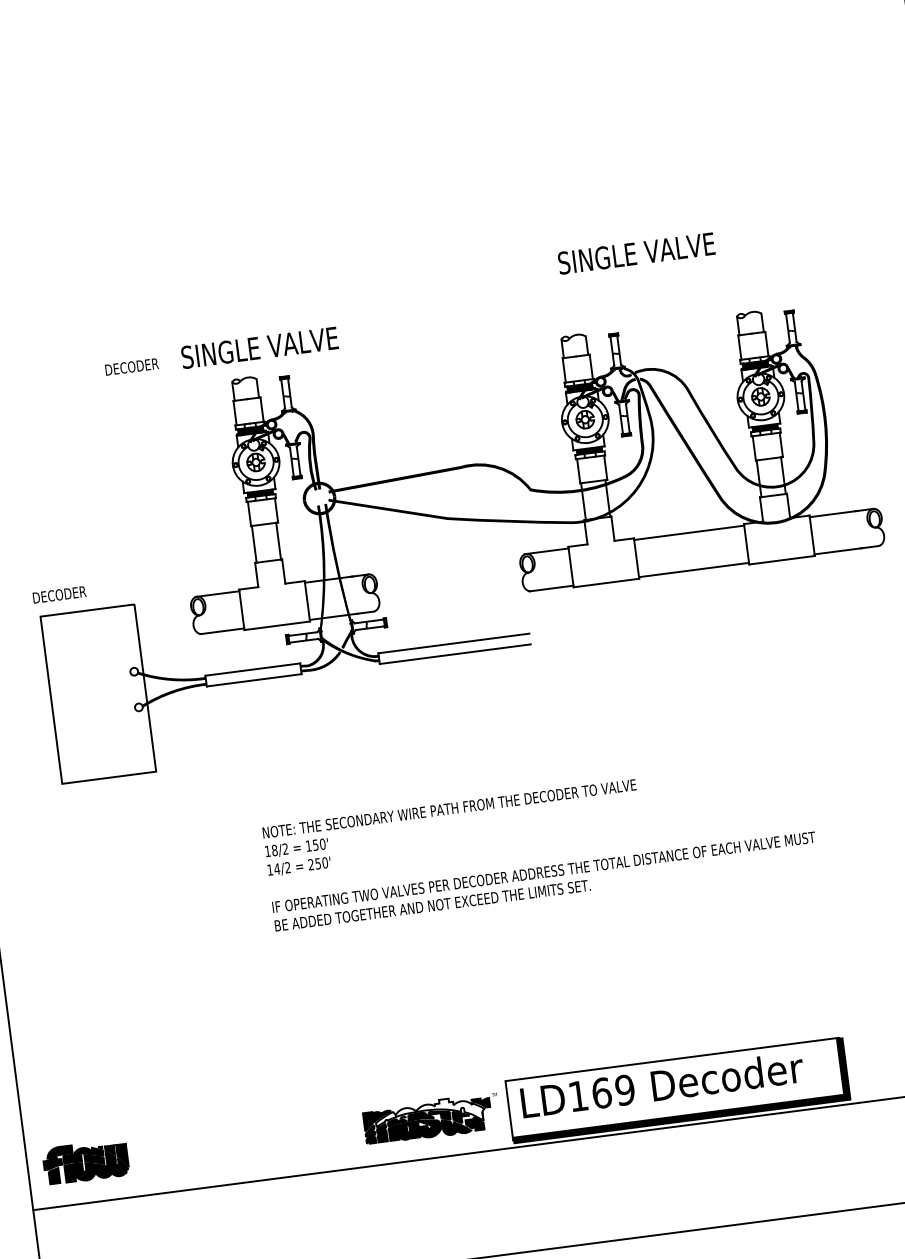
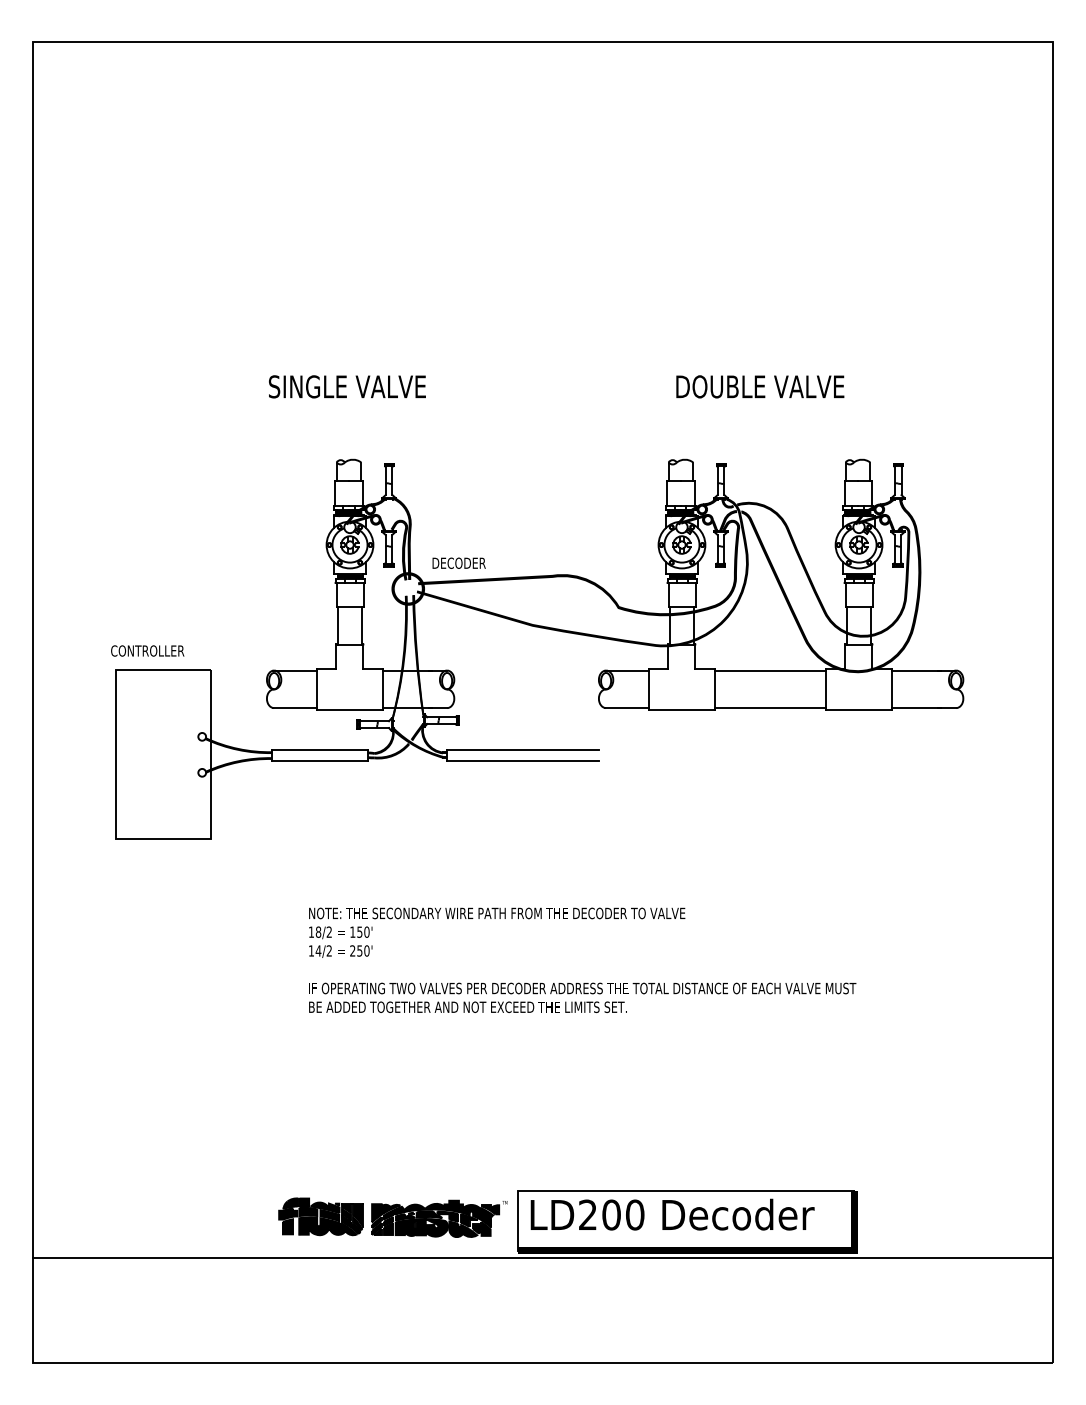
text: (641, 252) -> (759, 386), SINGLE VALVE -> DOUBLE VALVE
text: (259, 347) -> (347, 386), moved
text: (131, 366) -> (458, 562), moved
text: (68, 593) -> (147, 650), DECODER -> CONTROLLER
text: (601, 1092) -> (611, 1214), LD169 -> LD200
fill: (429, 1113) -> (438, 1213), added
part: (85, 1161) -> (320, 1216), moved

